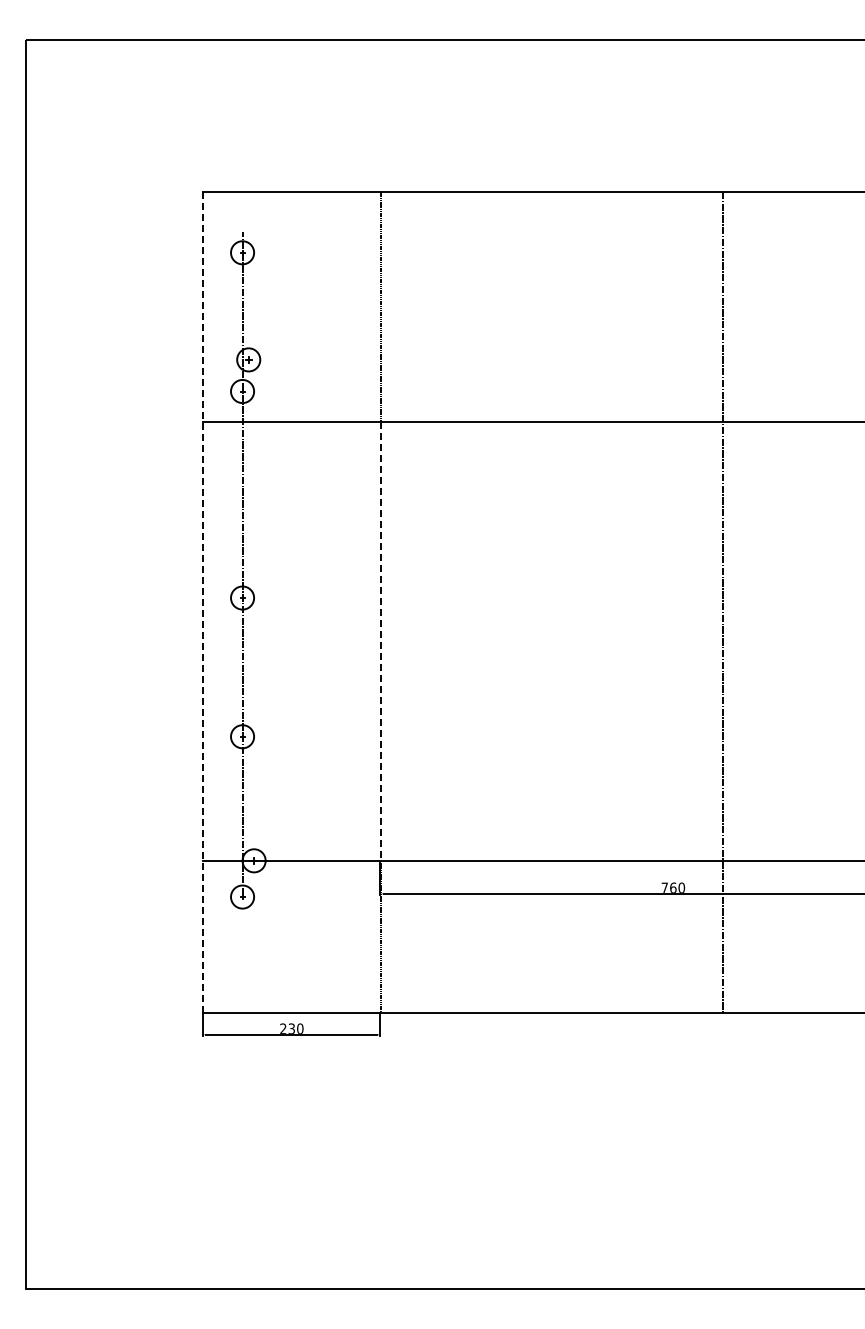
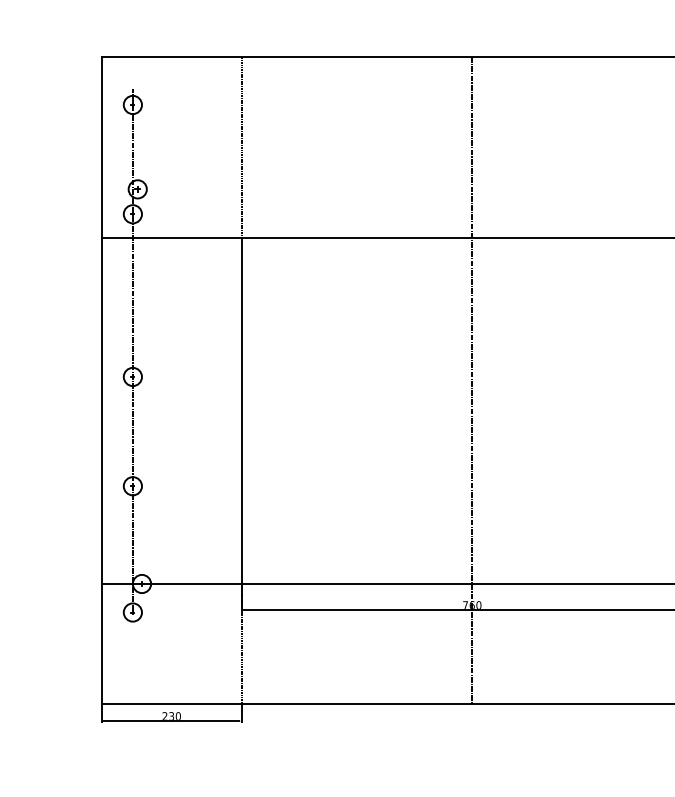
line: (723, 601) -> (472, 379), moved
line: (203, 602) -> (102, 380), dashed -> solid
line: (380, 641) -> (241, 411), dashed -> solid

